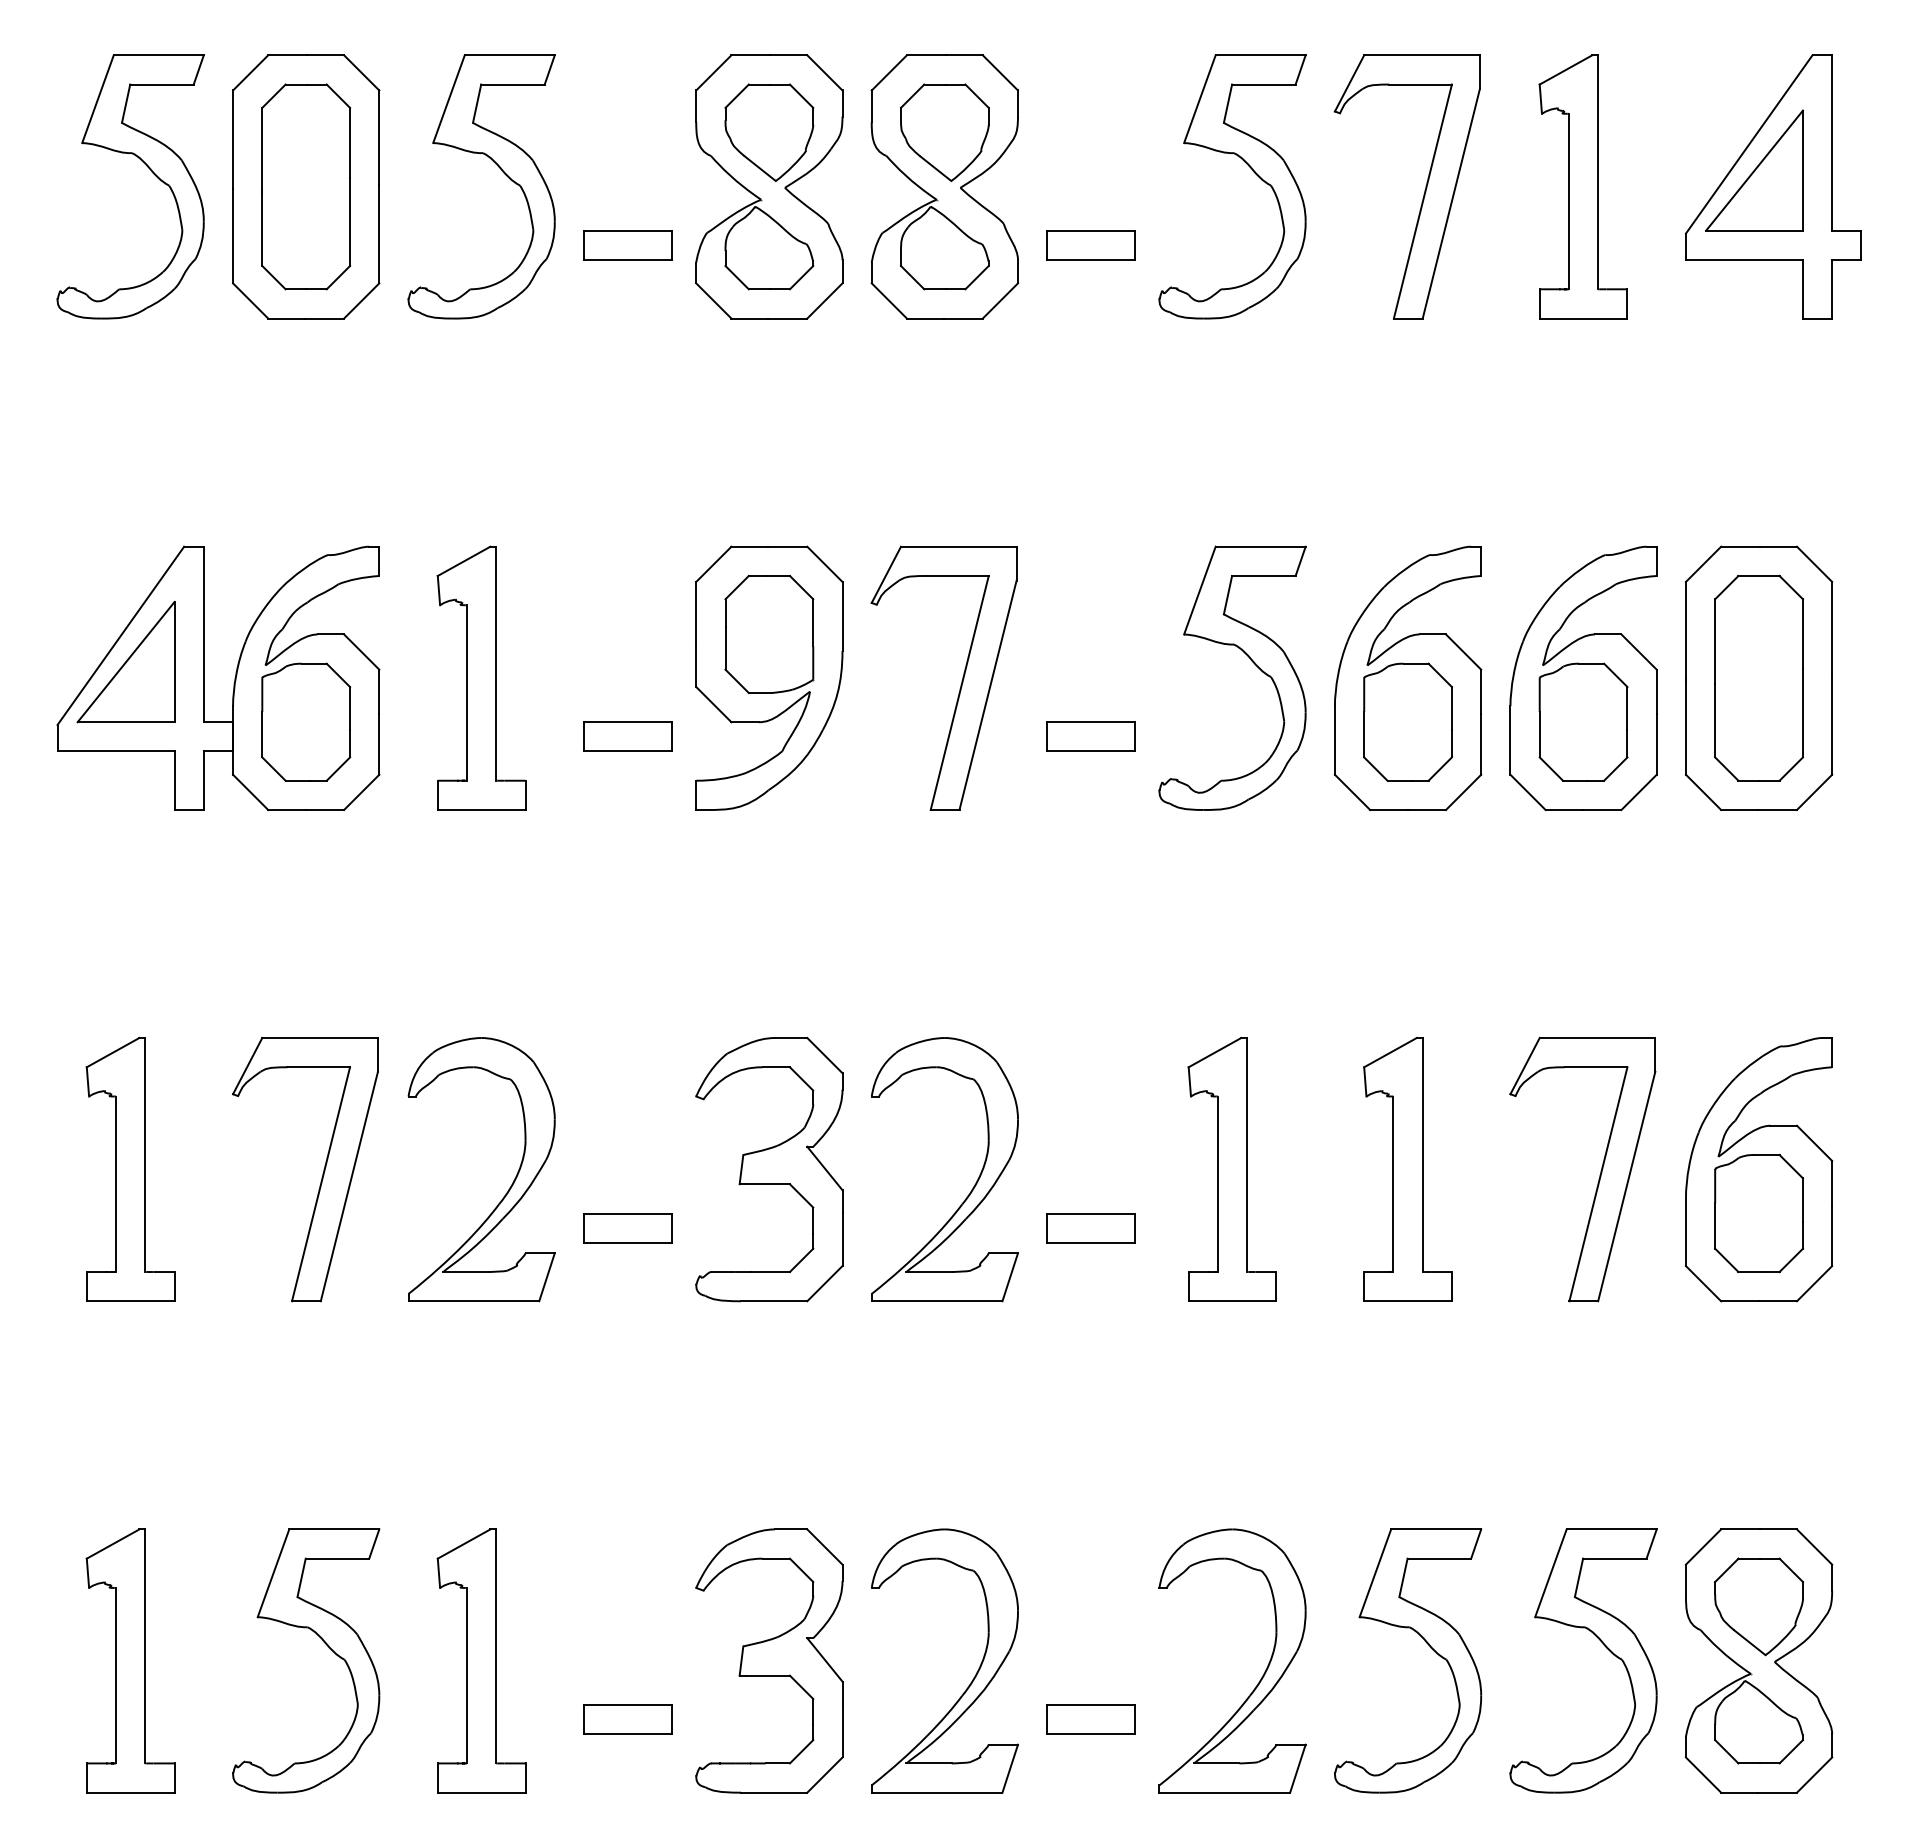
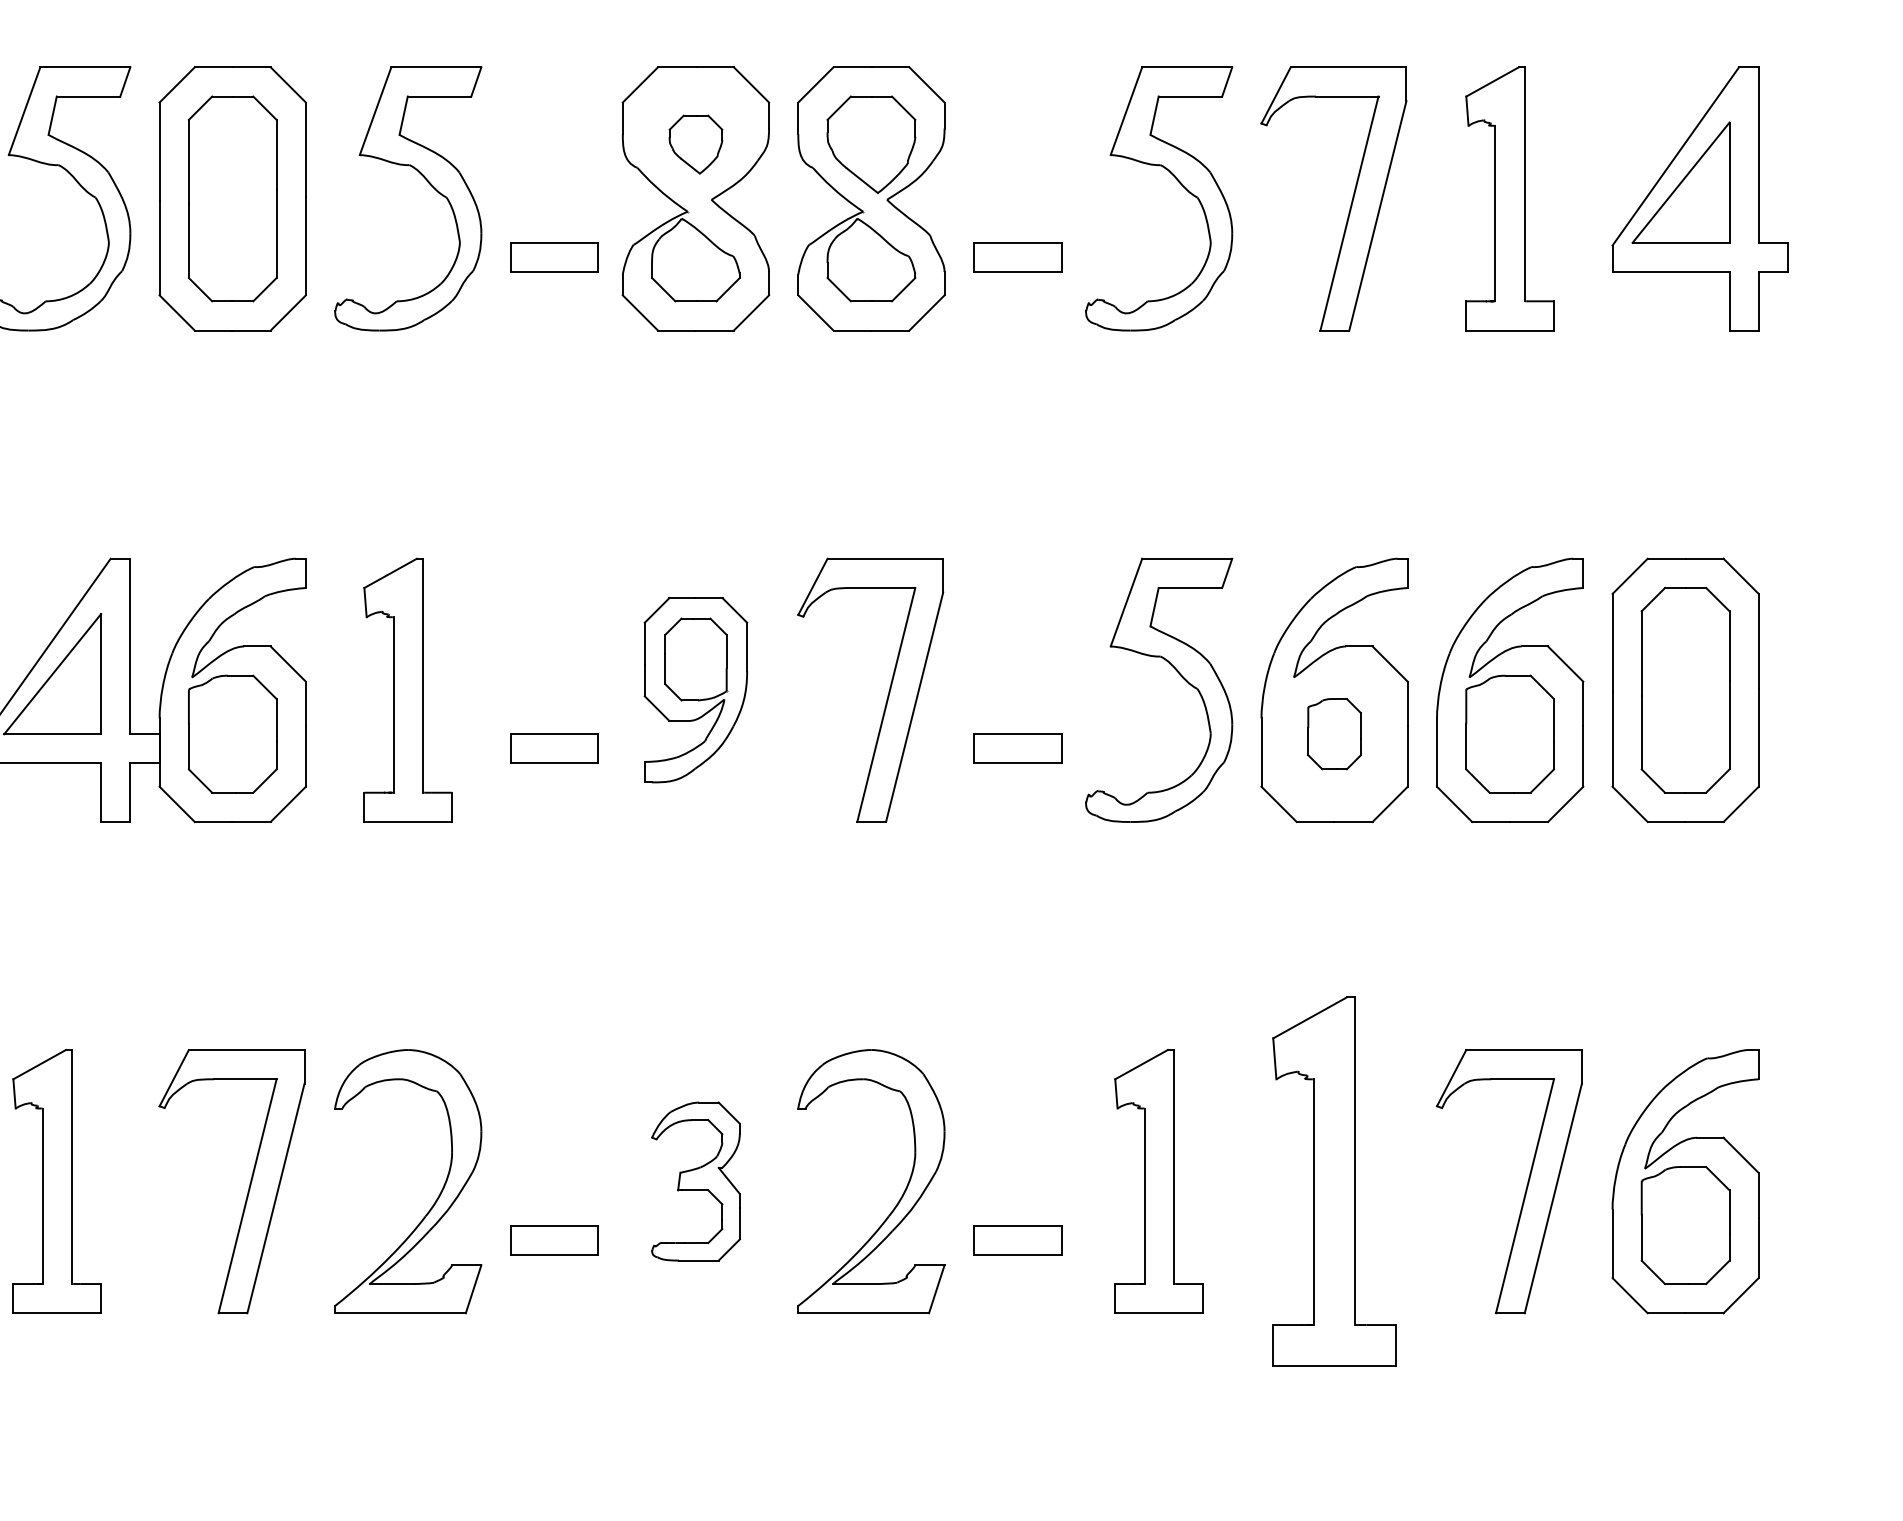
part: (769, 132) -> (696, 144), size x0.6
part: (769, 677) -> (696, 689), size x0.7
part: (1407, 721) -> (1334, 733), size x0.6
part: (769, 1169) -> (696, 1181), size x0.6
part: (1407, 1169) -> (1334, 1181), size x1.4

